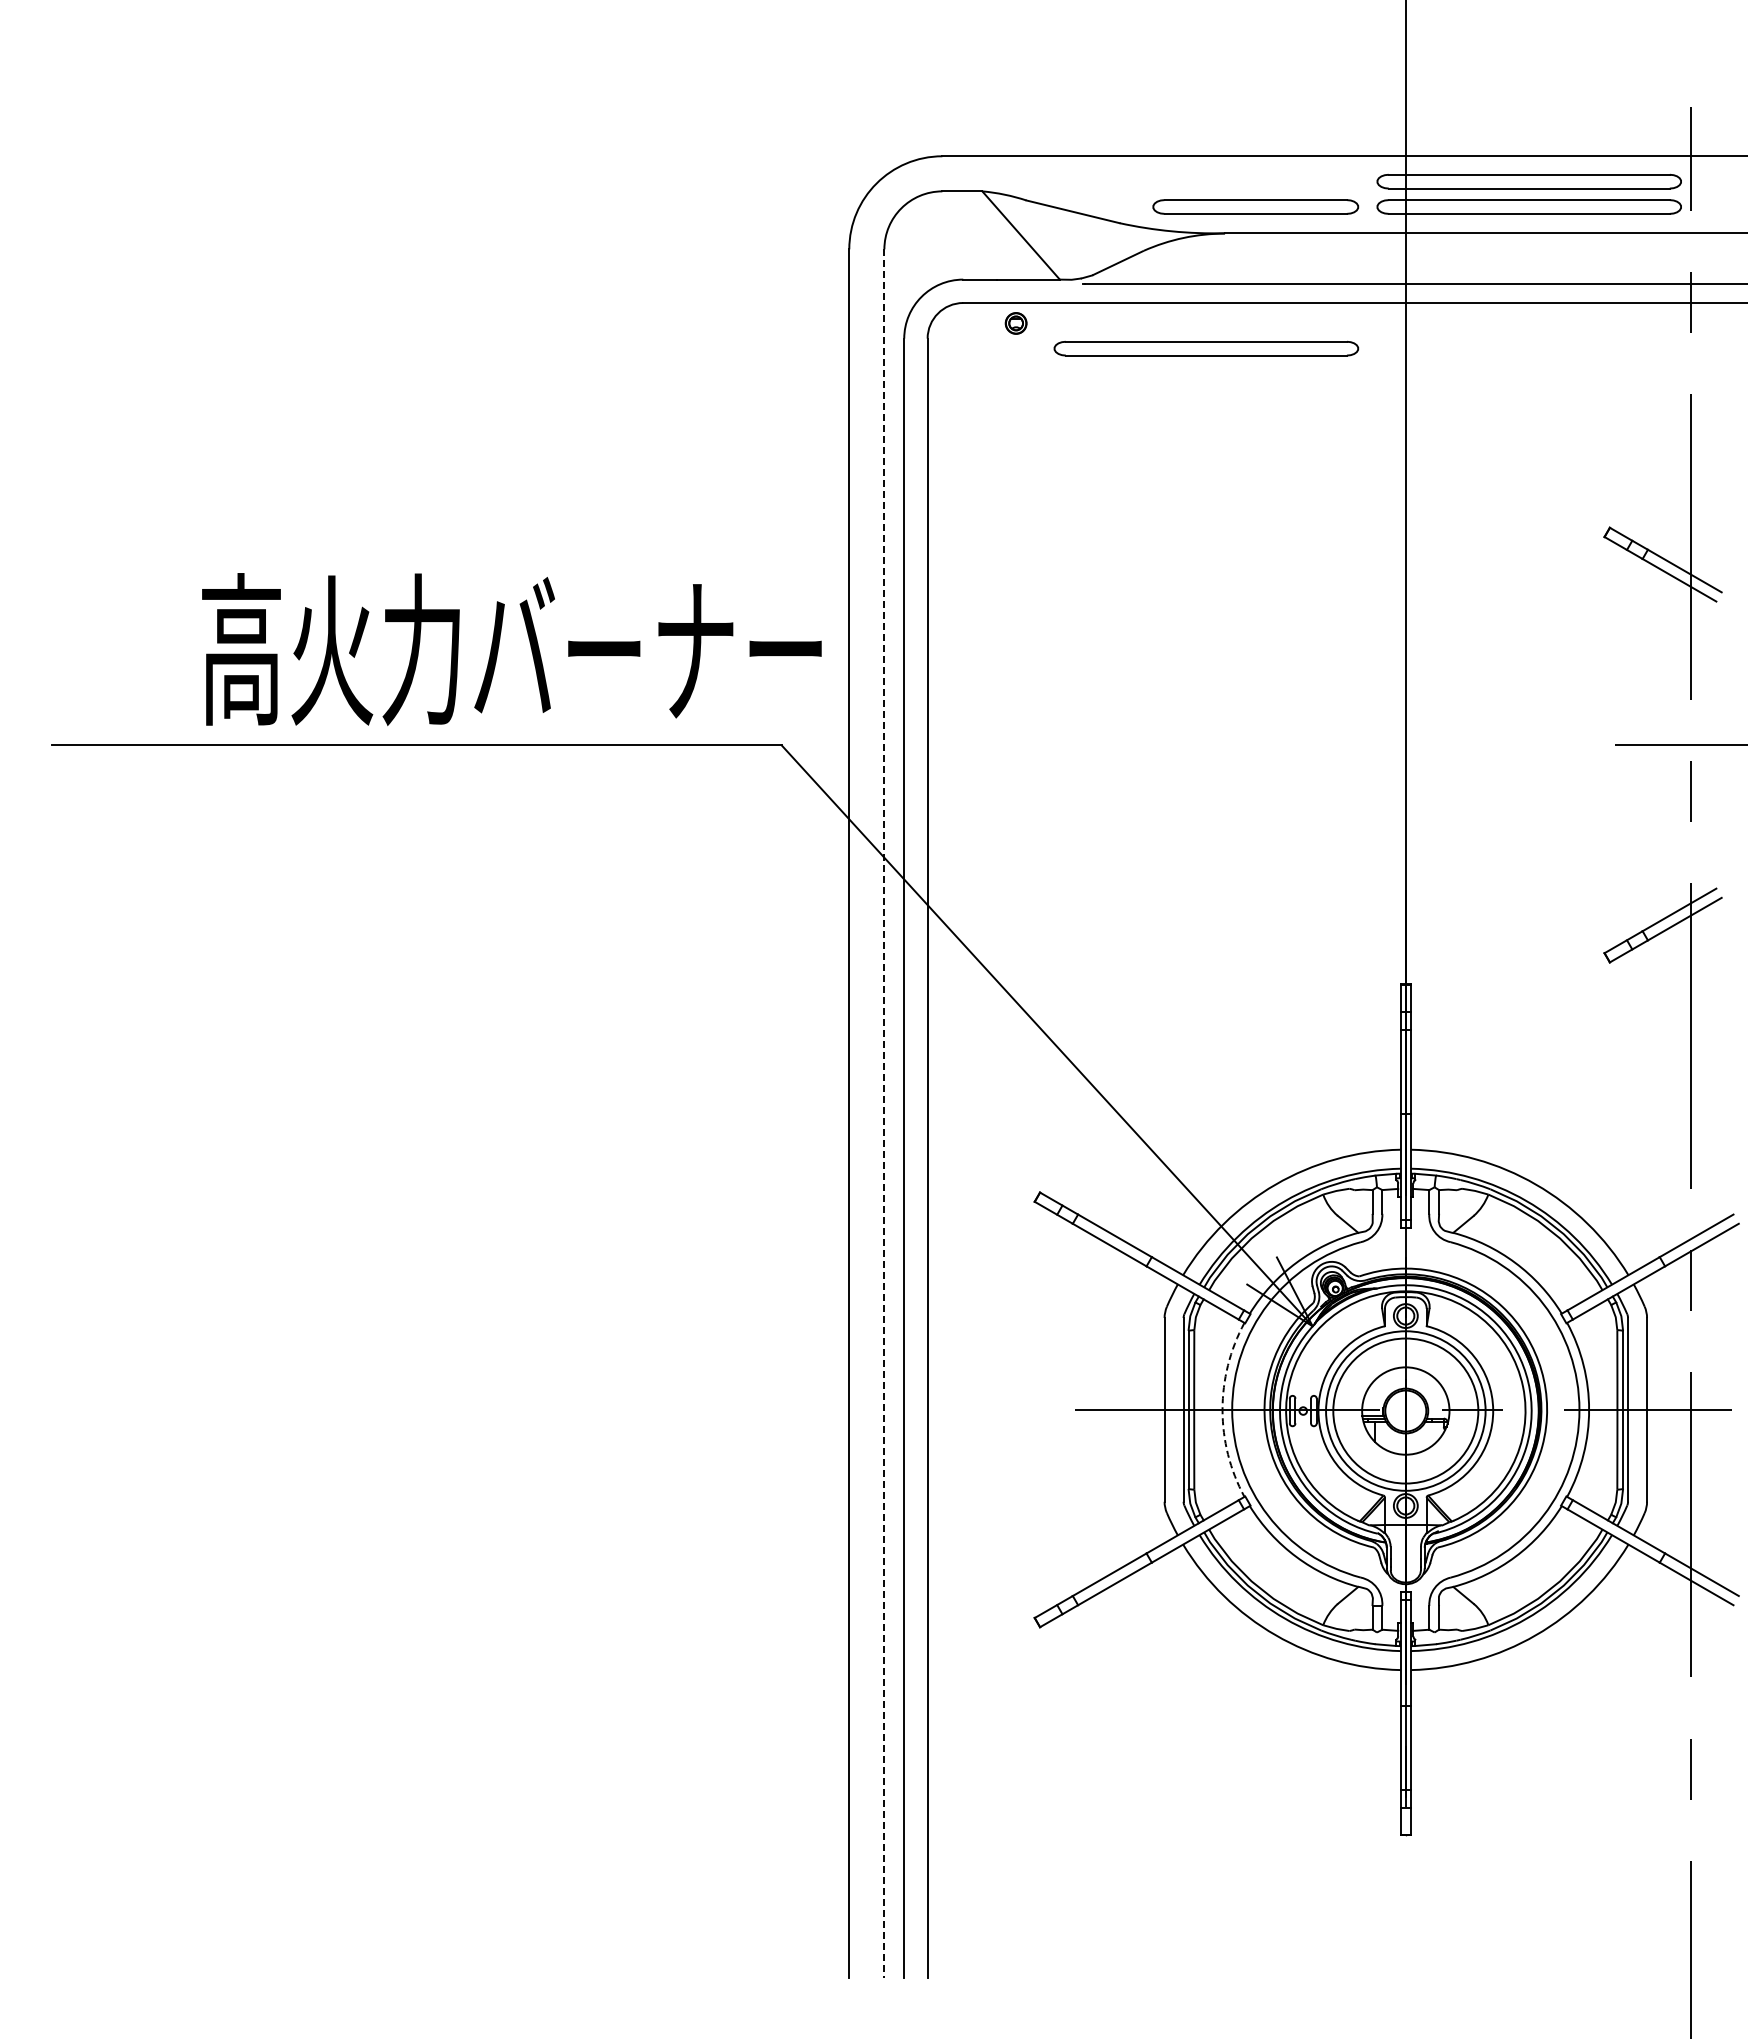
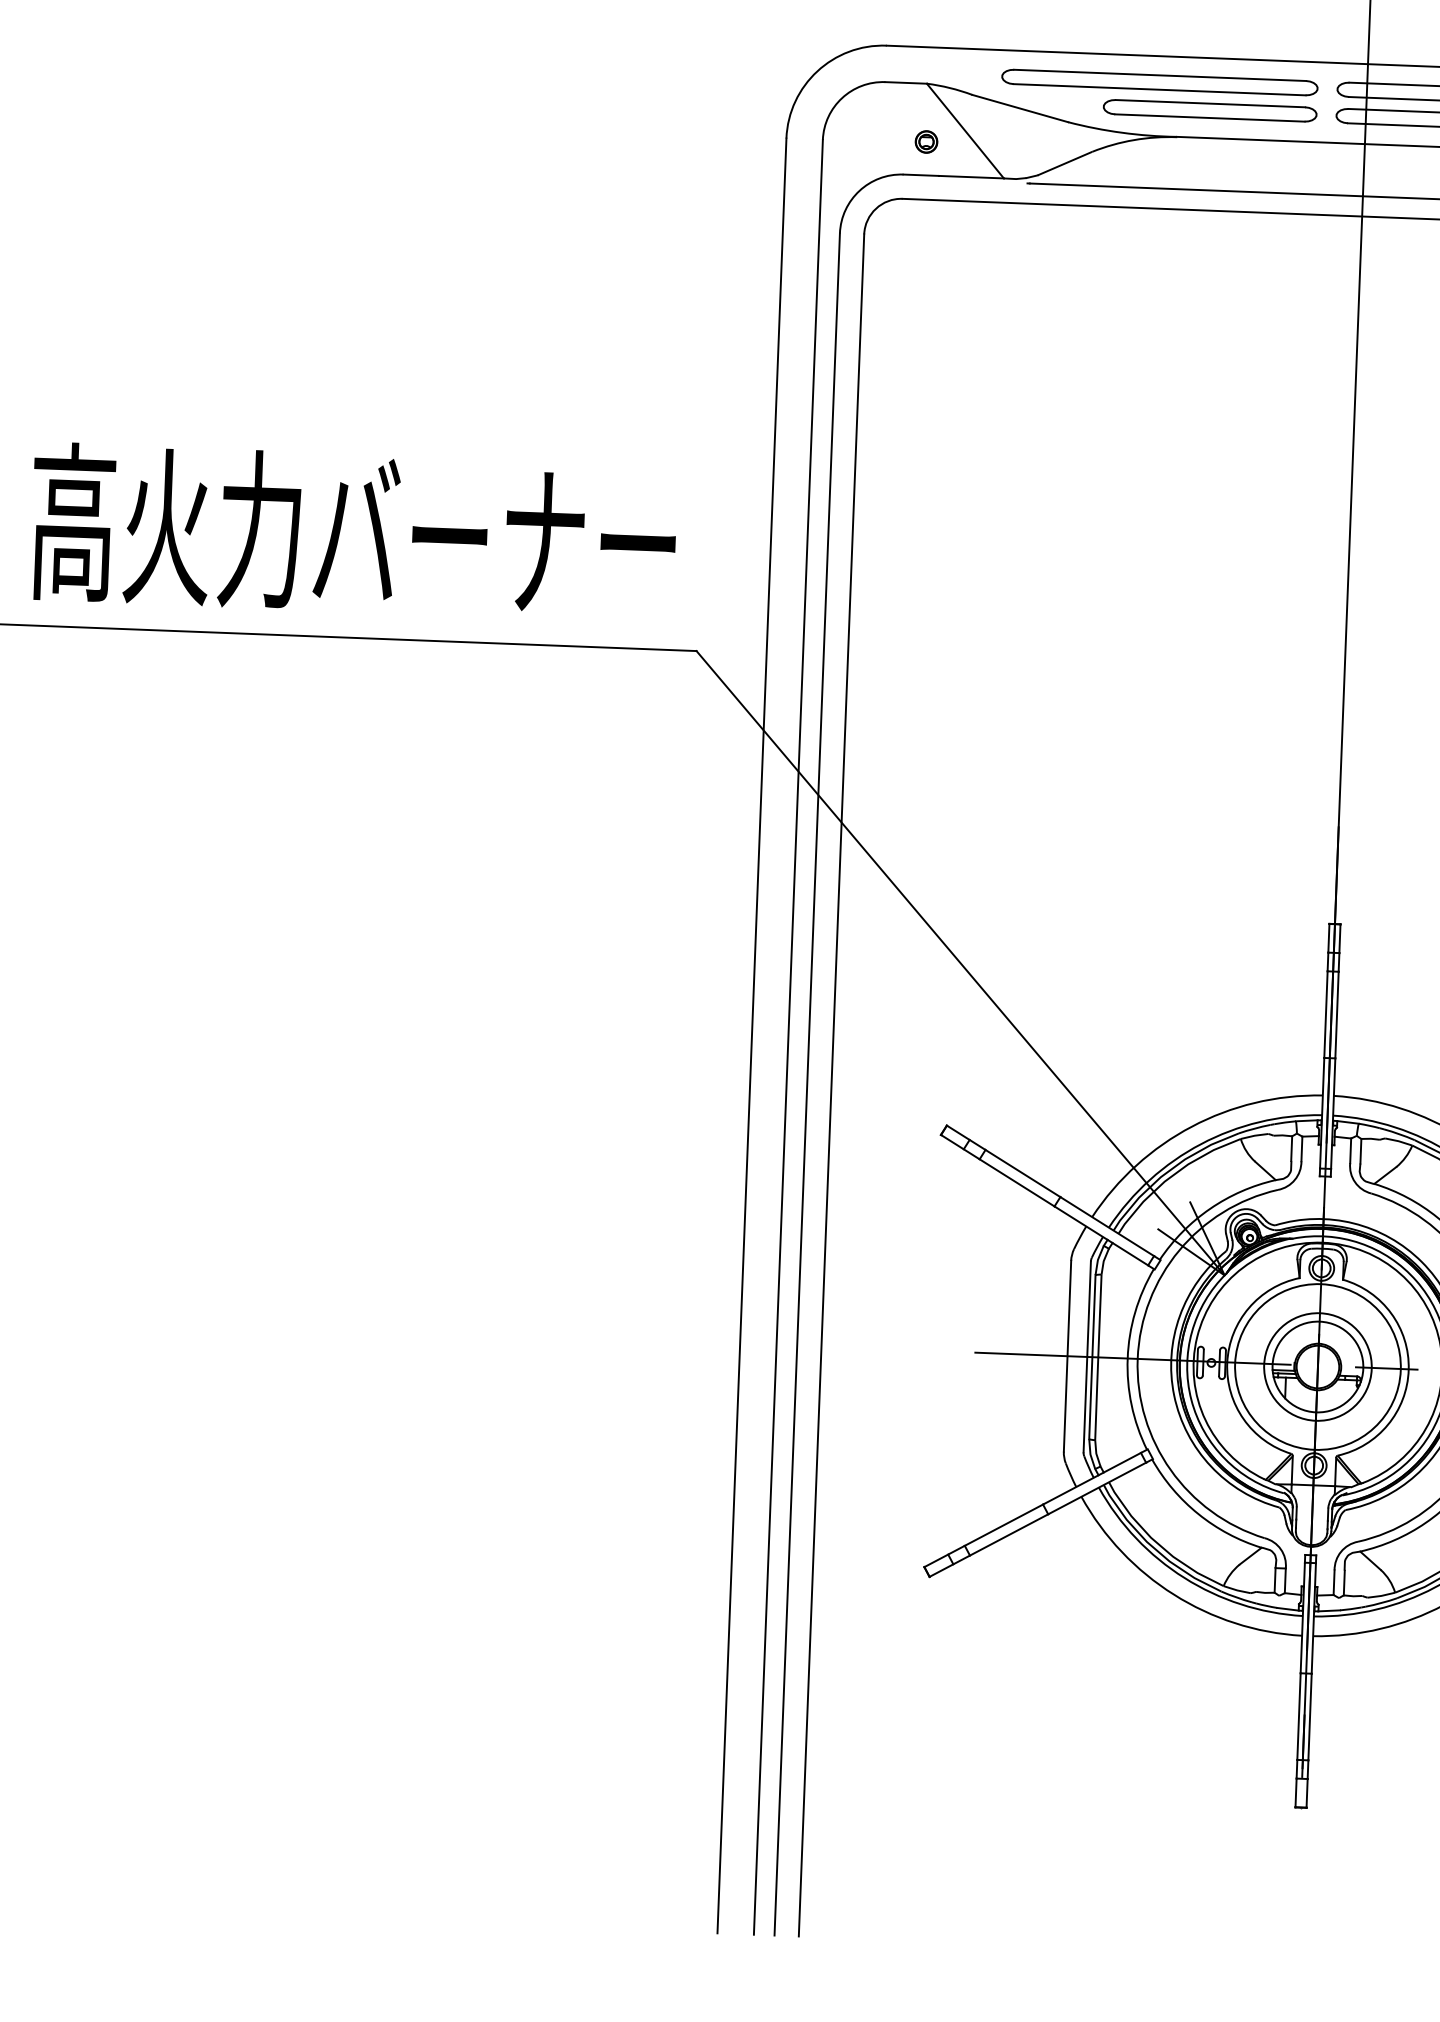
part: (1015, 323) -> (925, 142), moved
part: (1206, 348) -> (1160, 82), moved
text: (511, 649) -> (353, 532), moved
line: (884, 1114) -> (788, 1038), dashed -> solid
arc: (1222, 1409) -> (1127, 1358), dashed -> solid
circle: (1405, 1410) -> (1317, 1366), size x0.71

